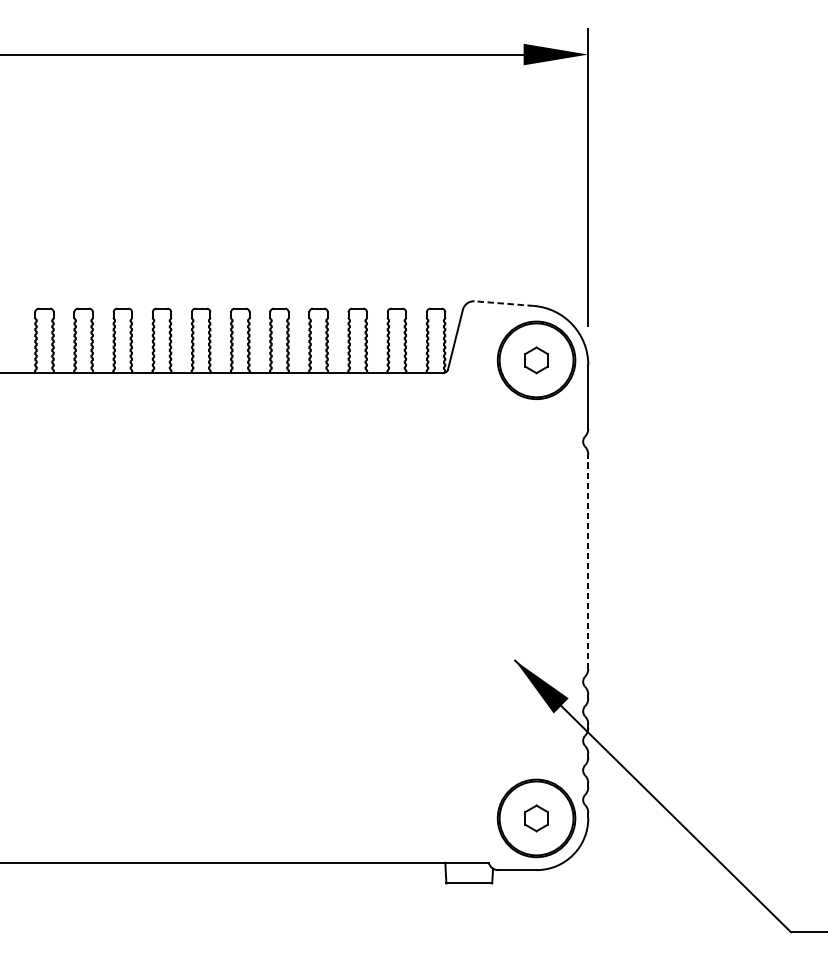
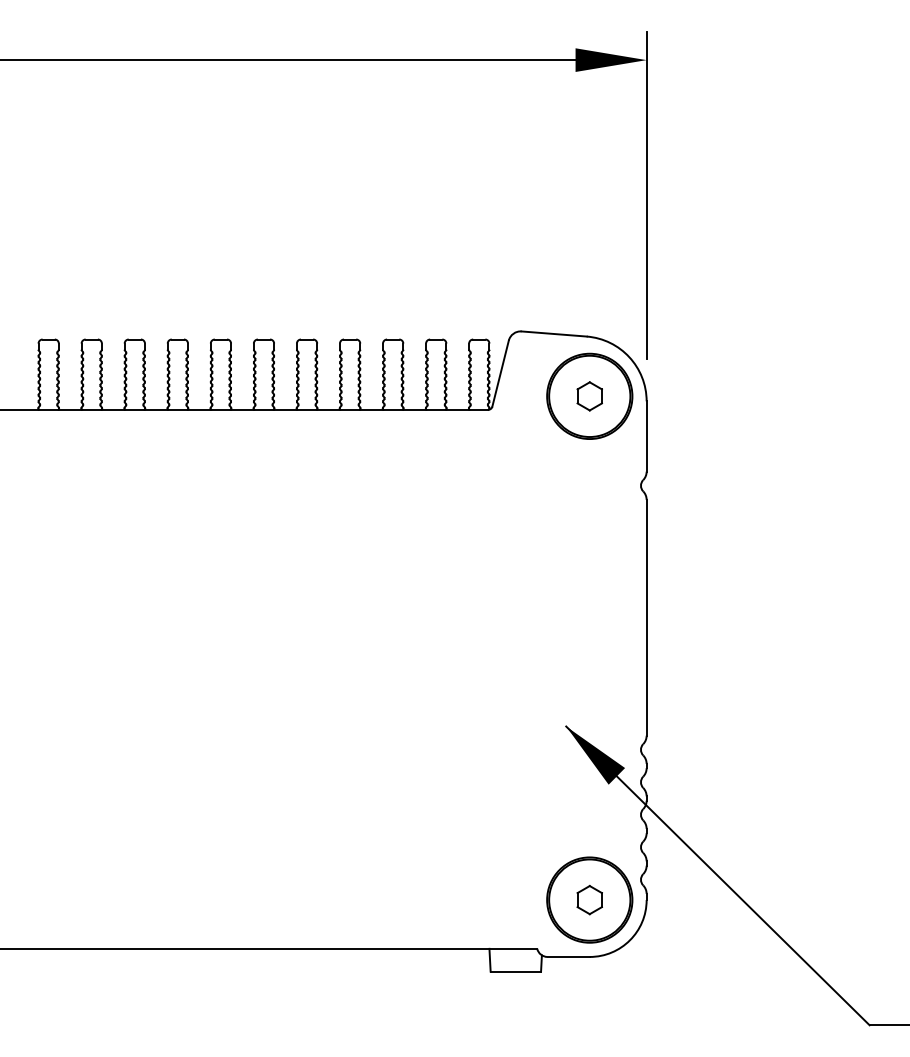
line: (504, 304) -> (554, 334), dashed -> solid
line: (588, 561) -> (646, 617), dashed -> solid

